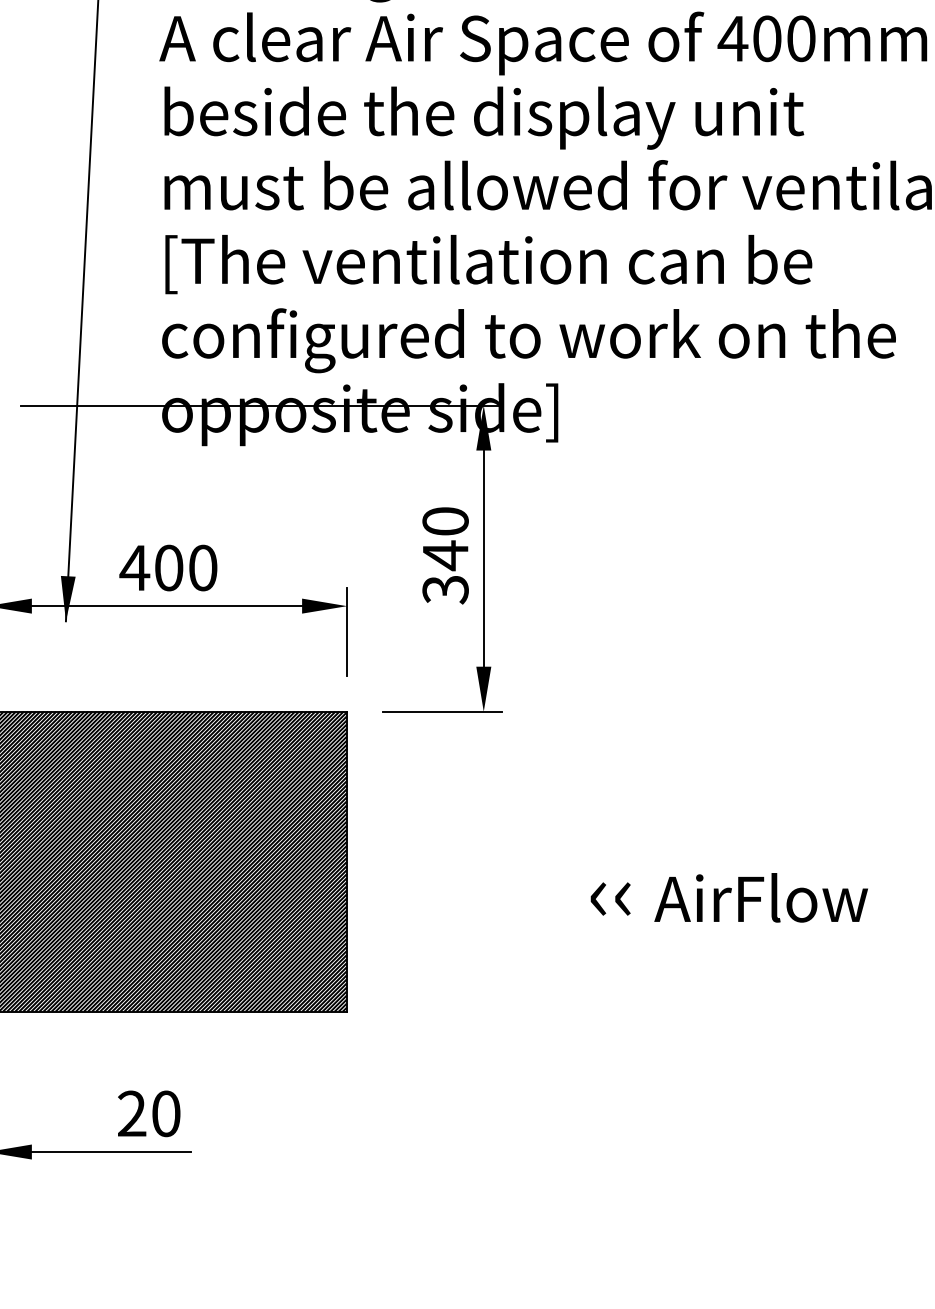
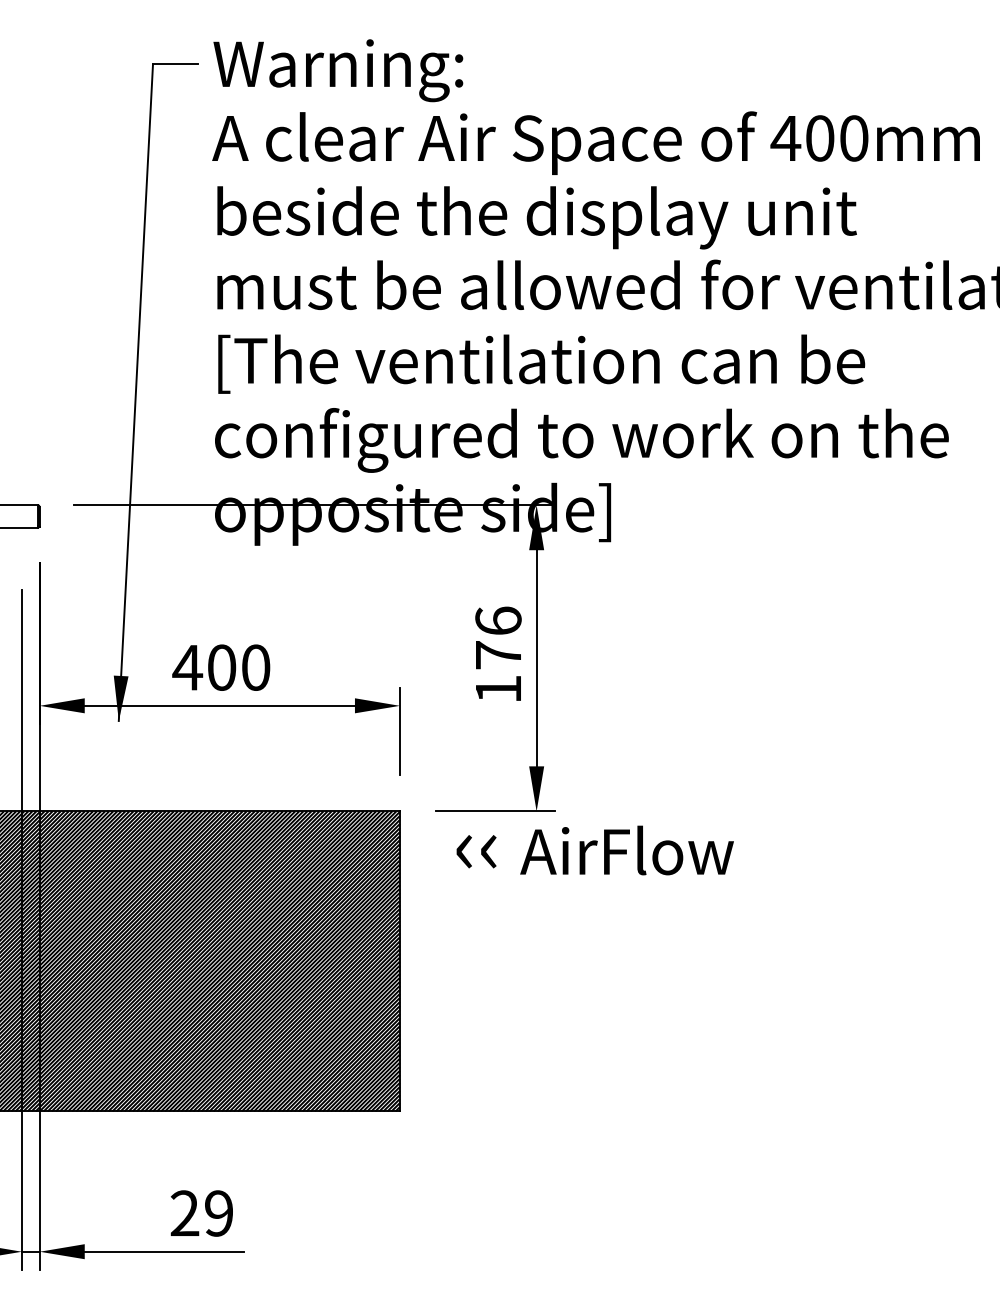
text: (445, 555) -> (498, 655), 340 -> 176
text: (728, 897) -> (594, 850), moved
text: (166, 1113) -> (219, 1213), 20 -> 29

